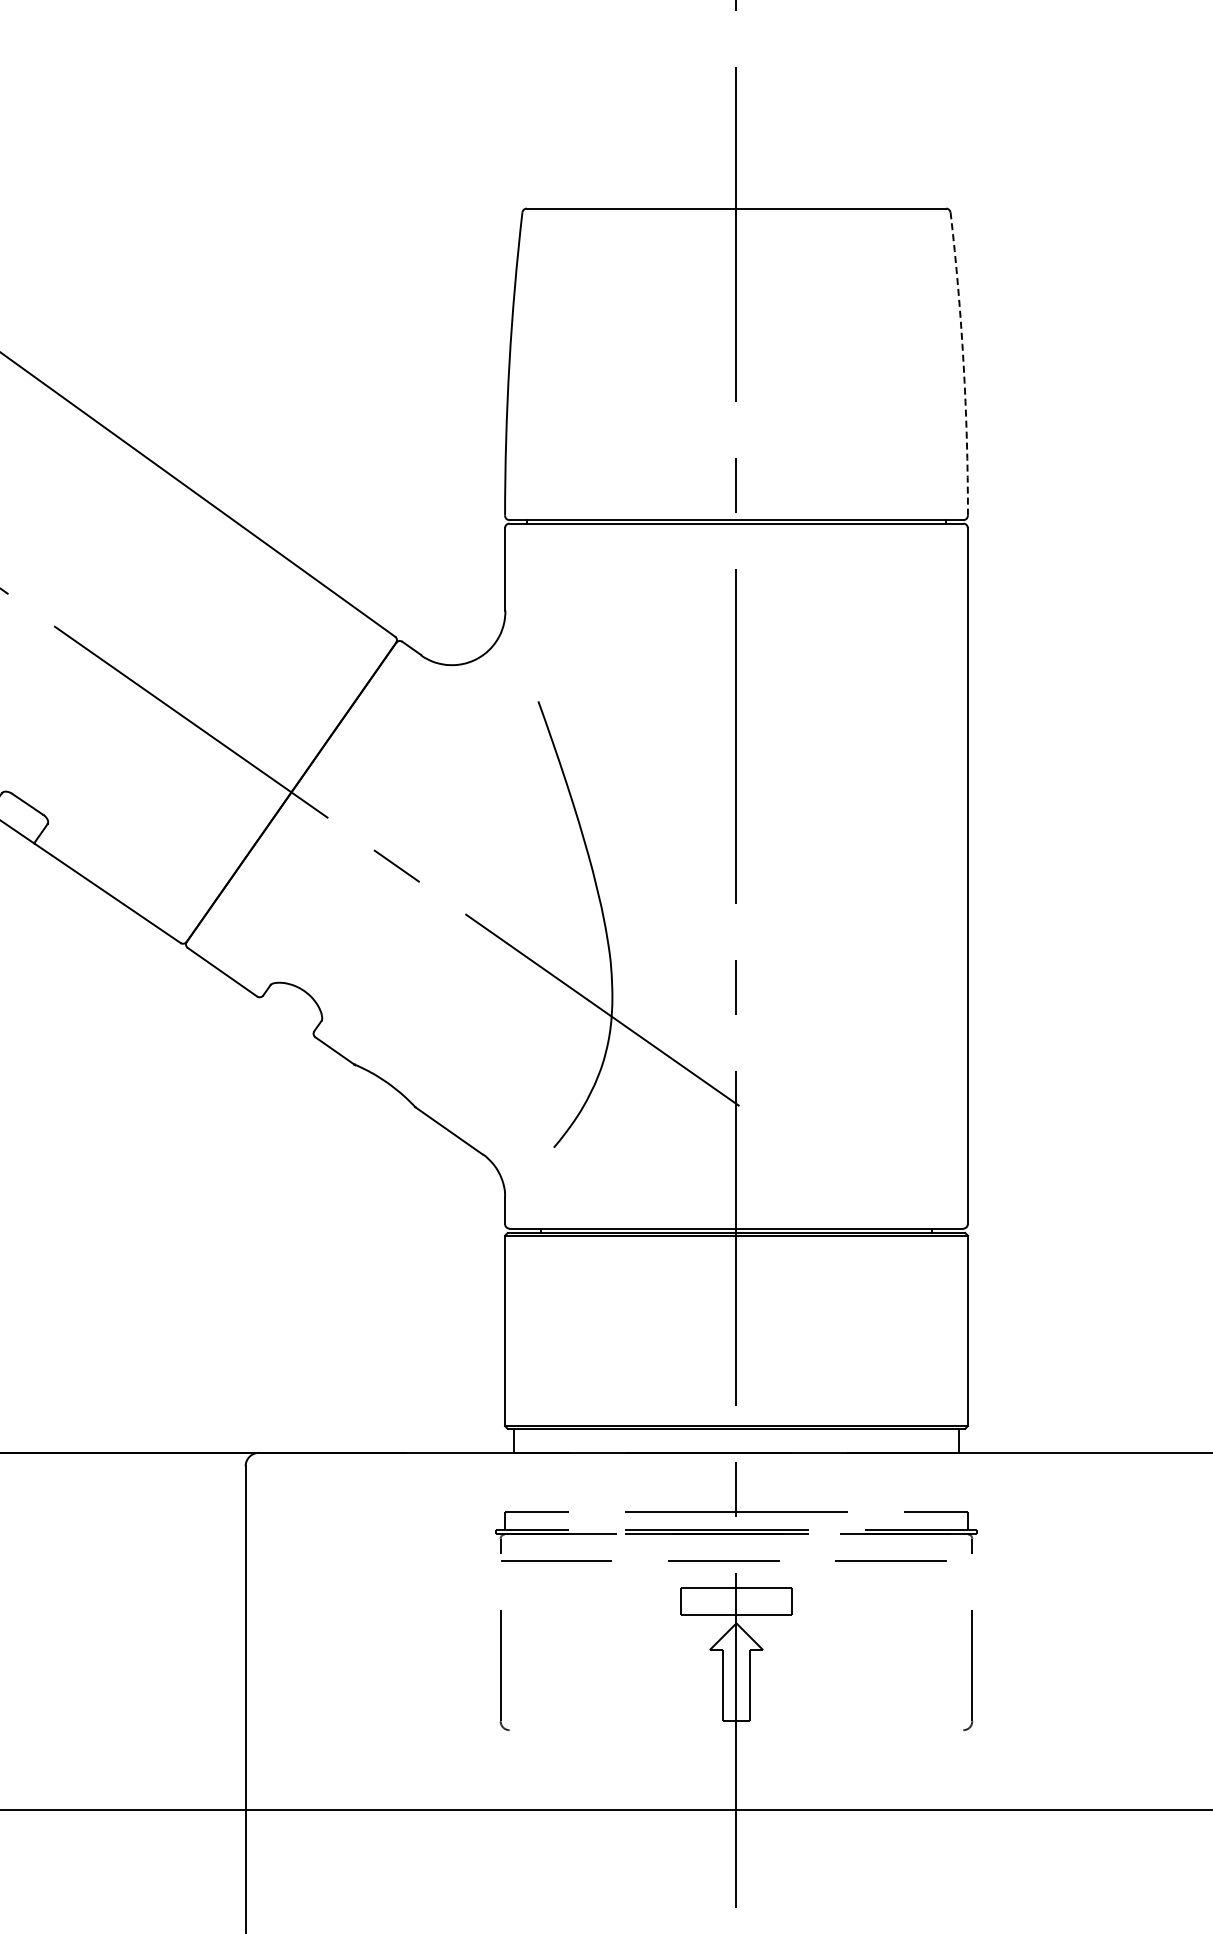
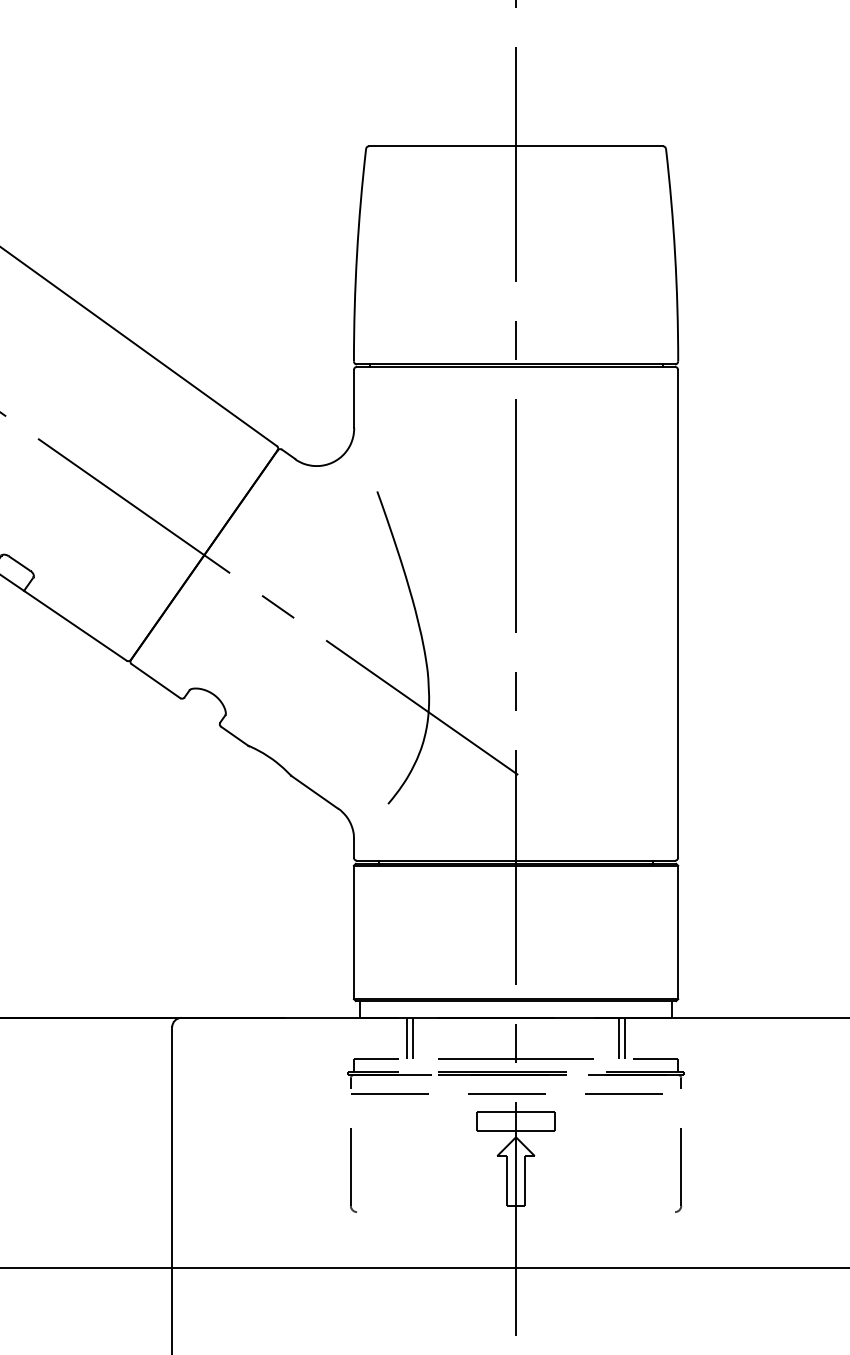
arc: (963, 363) -> (675, 254), dashed -> solid
line: (580, 1482) -> (406, 1038), added
line: (589, 1482) -> (413, 1038), added
line: (883, 1482) -> (619, 1038), added
line: (892, 1482) -> (625, 1038), added

